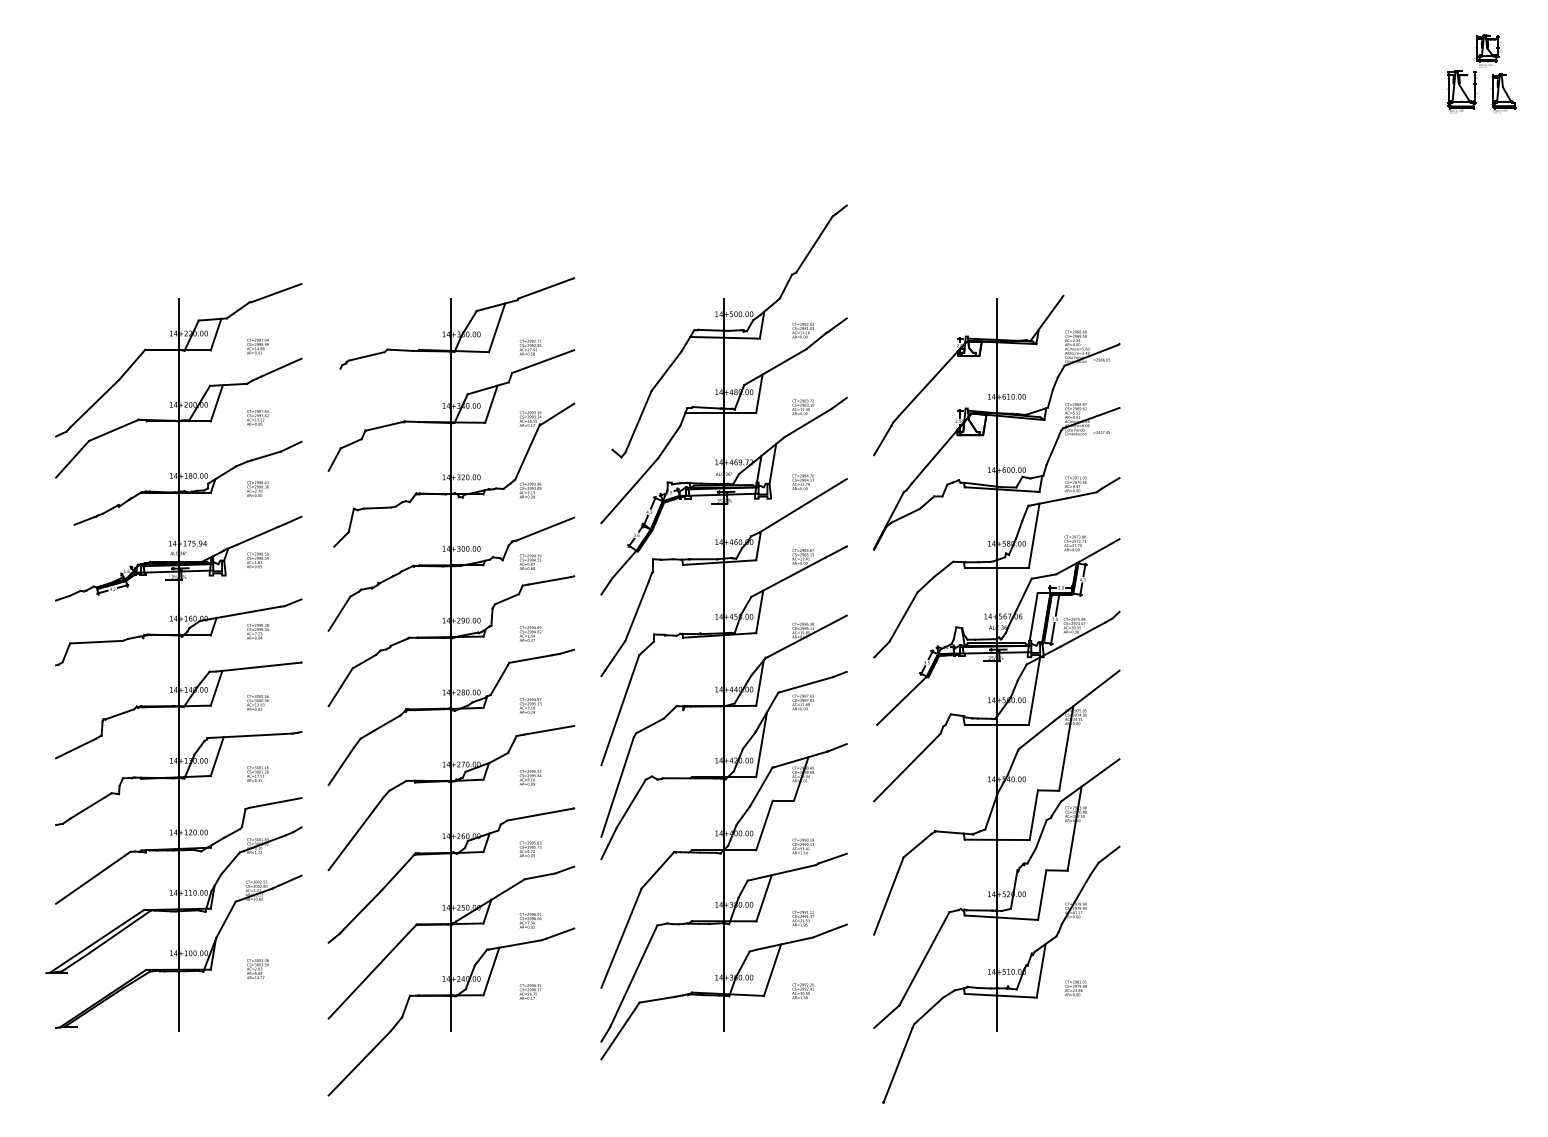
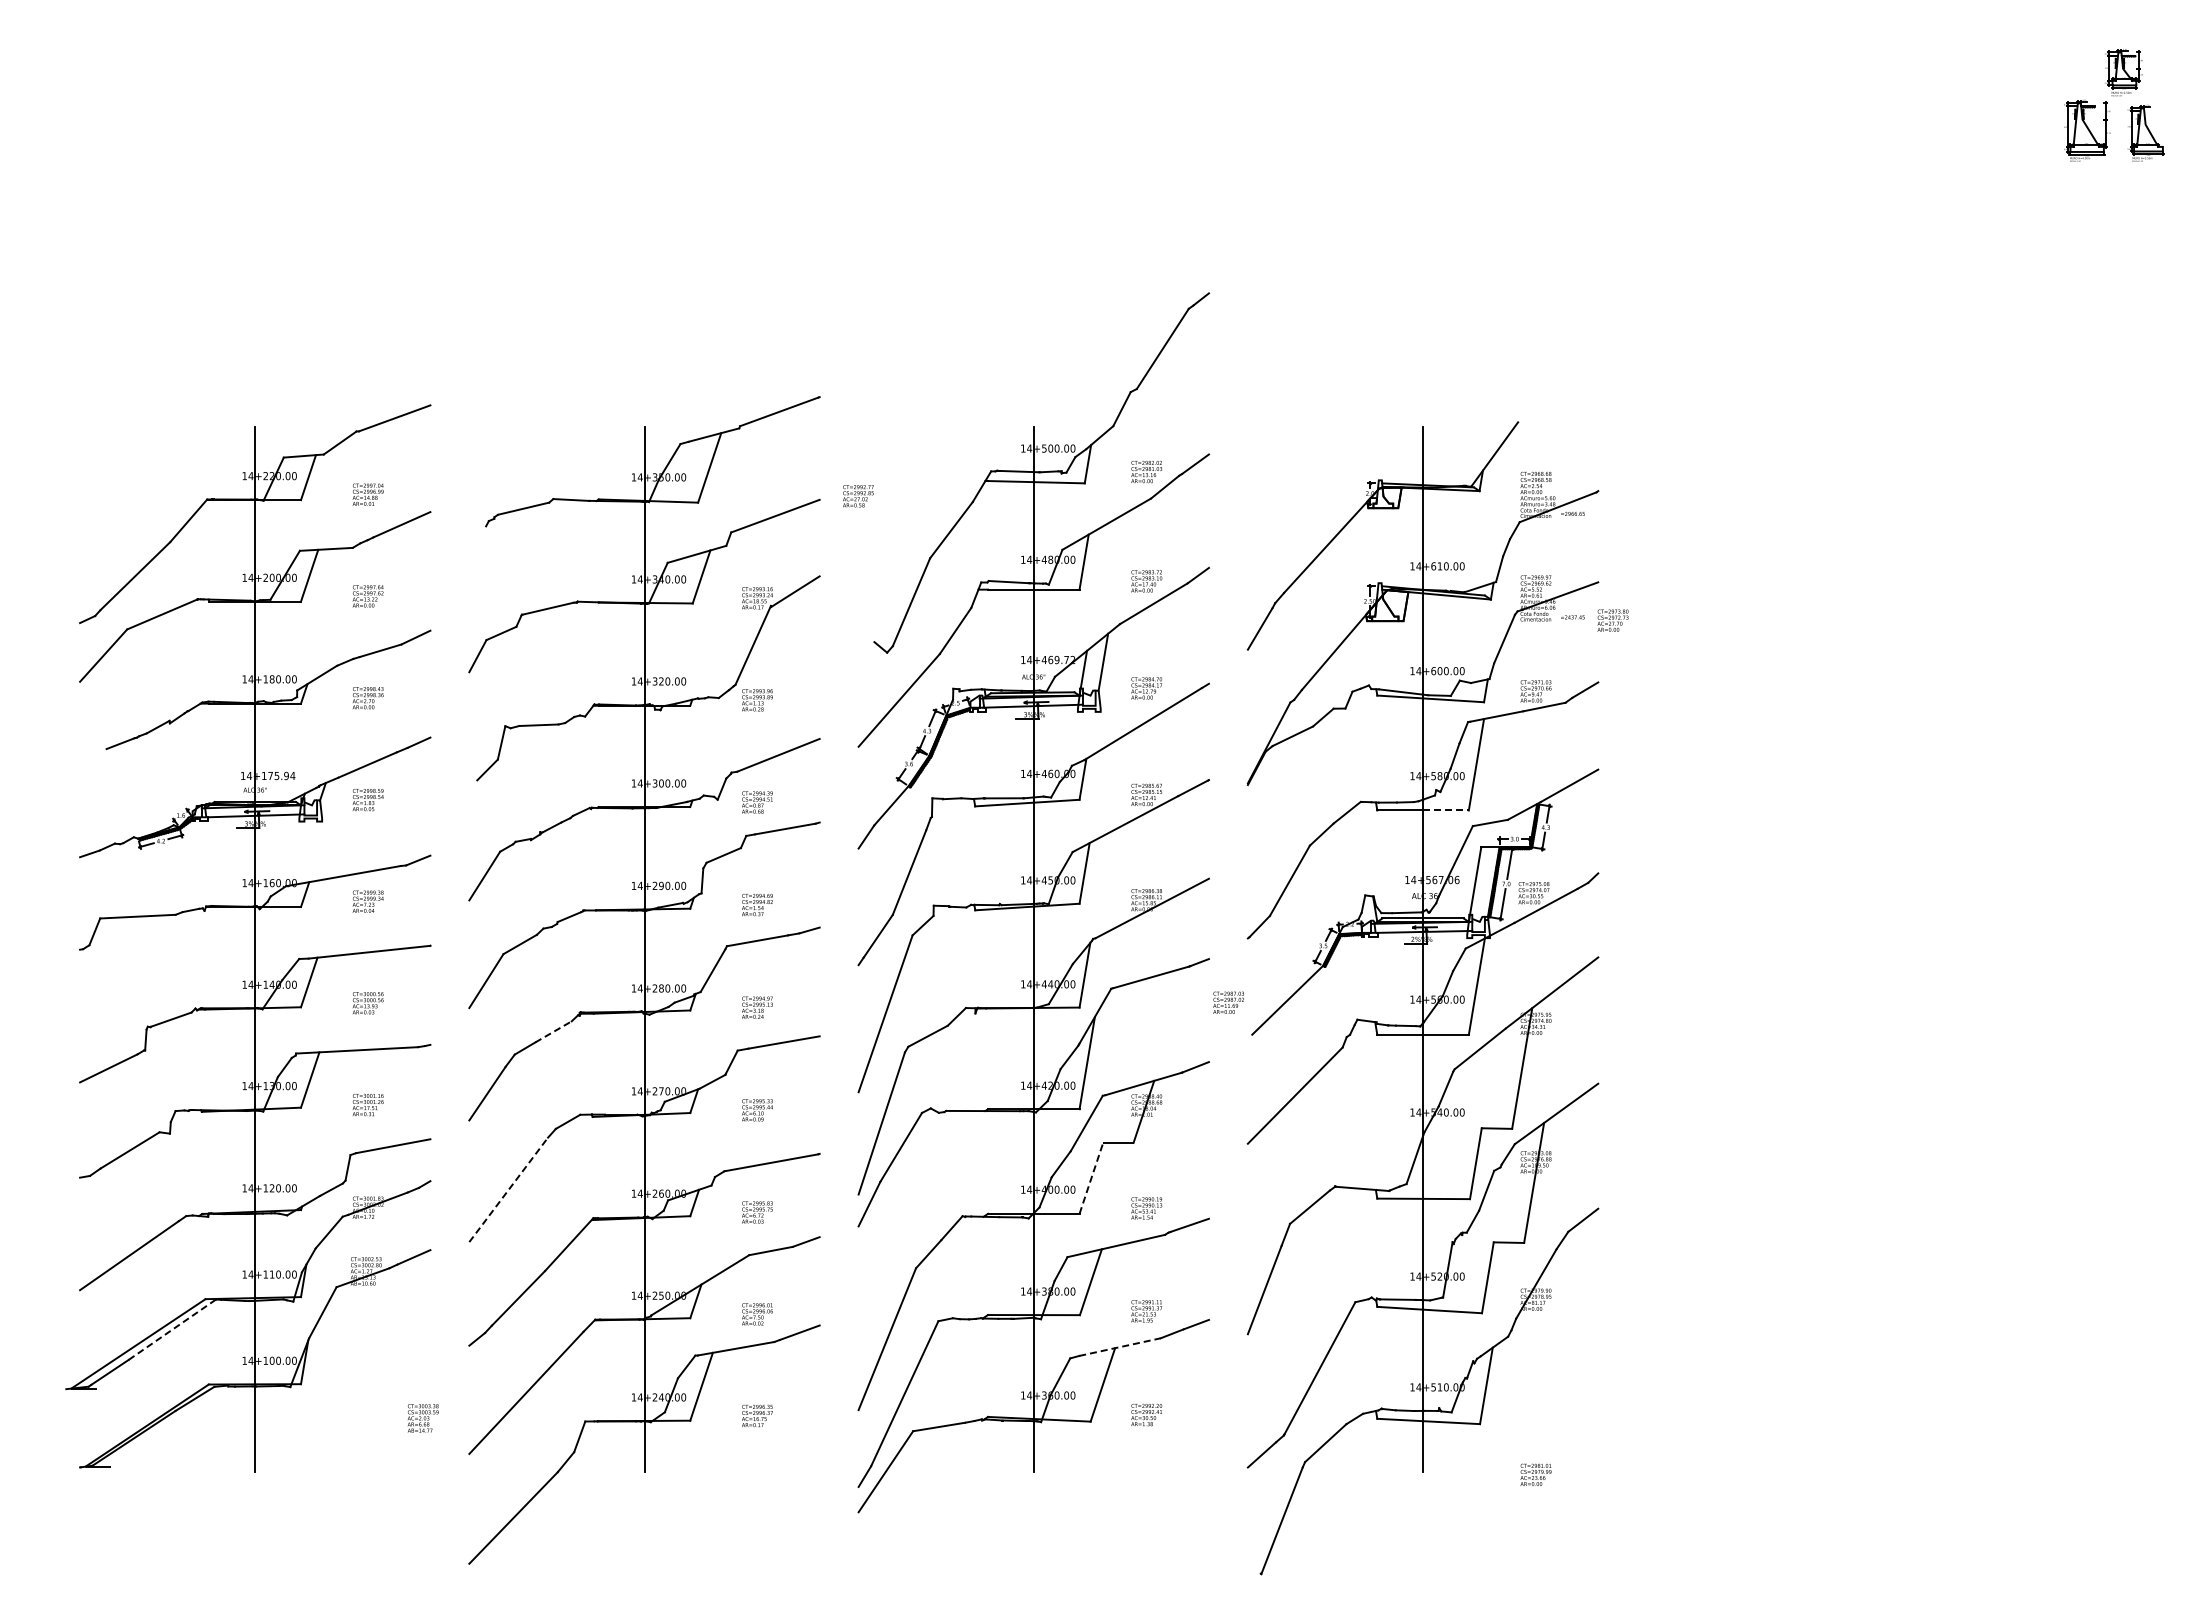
text: (530, 347) -> (858, 496), moved
text: (1074, 543) -> (1612, 620), moved
line: (1012, 567) -> (1445, 810), solid -> dashed
text: (803, 702) -> (1228, 1002), moved
line: (387, 722) -> (553, 1031), solid -> dashed
line: (764, 824) -> (1091, 1177), solid -> dashed
line: (356, 833) -> (509, 1189), solid -> dashed
line: (120, 931) -> (172, 1329), solid -> dashed
line: (784, 943) -> (1119, 1347), solid -> dashed
text: (257, 969) -> (422, 1418), moved
text: (1075, 988) -> (1535, 1474), moved

